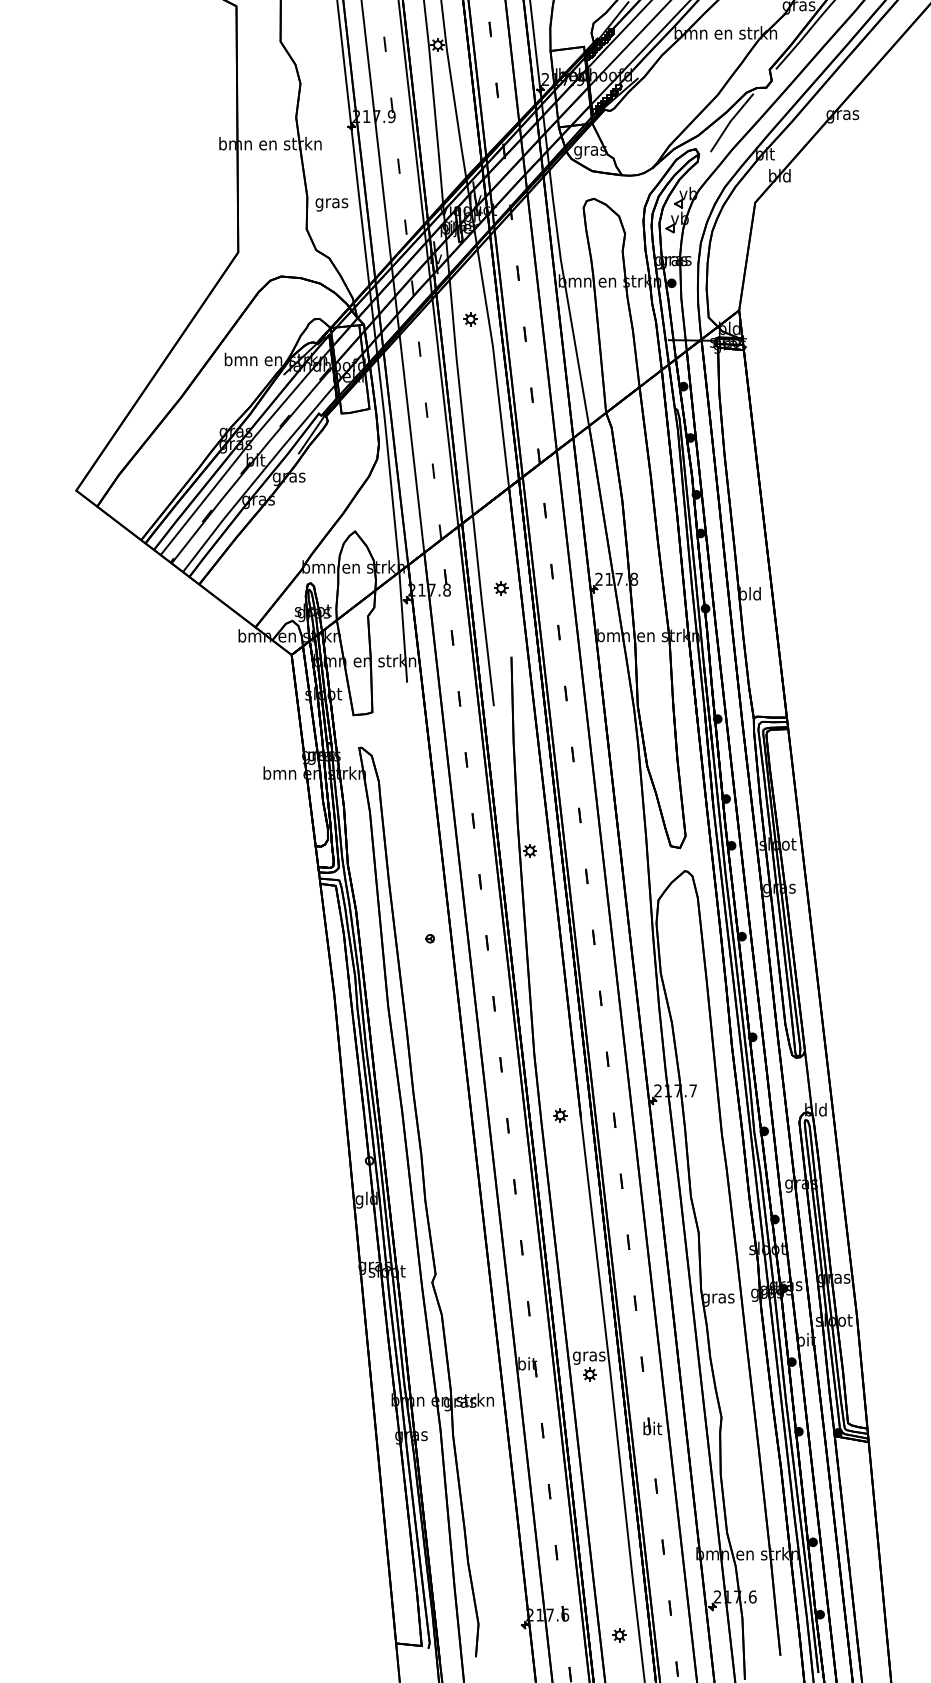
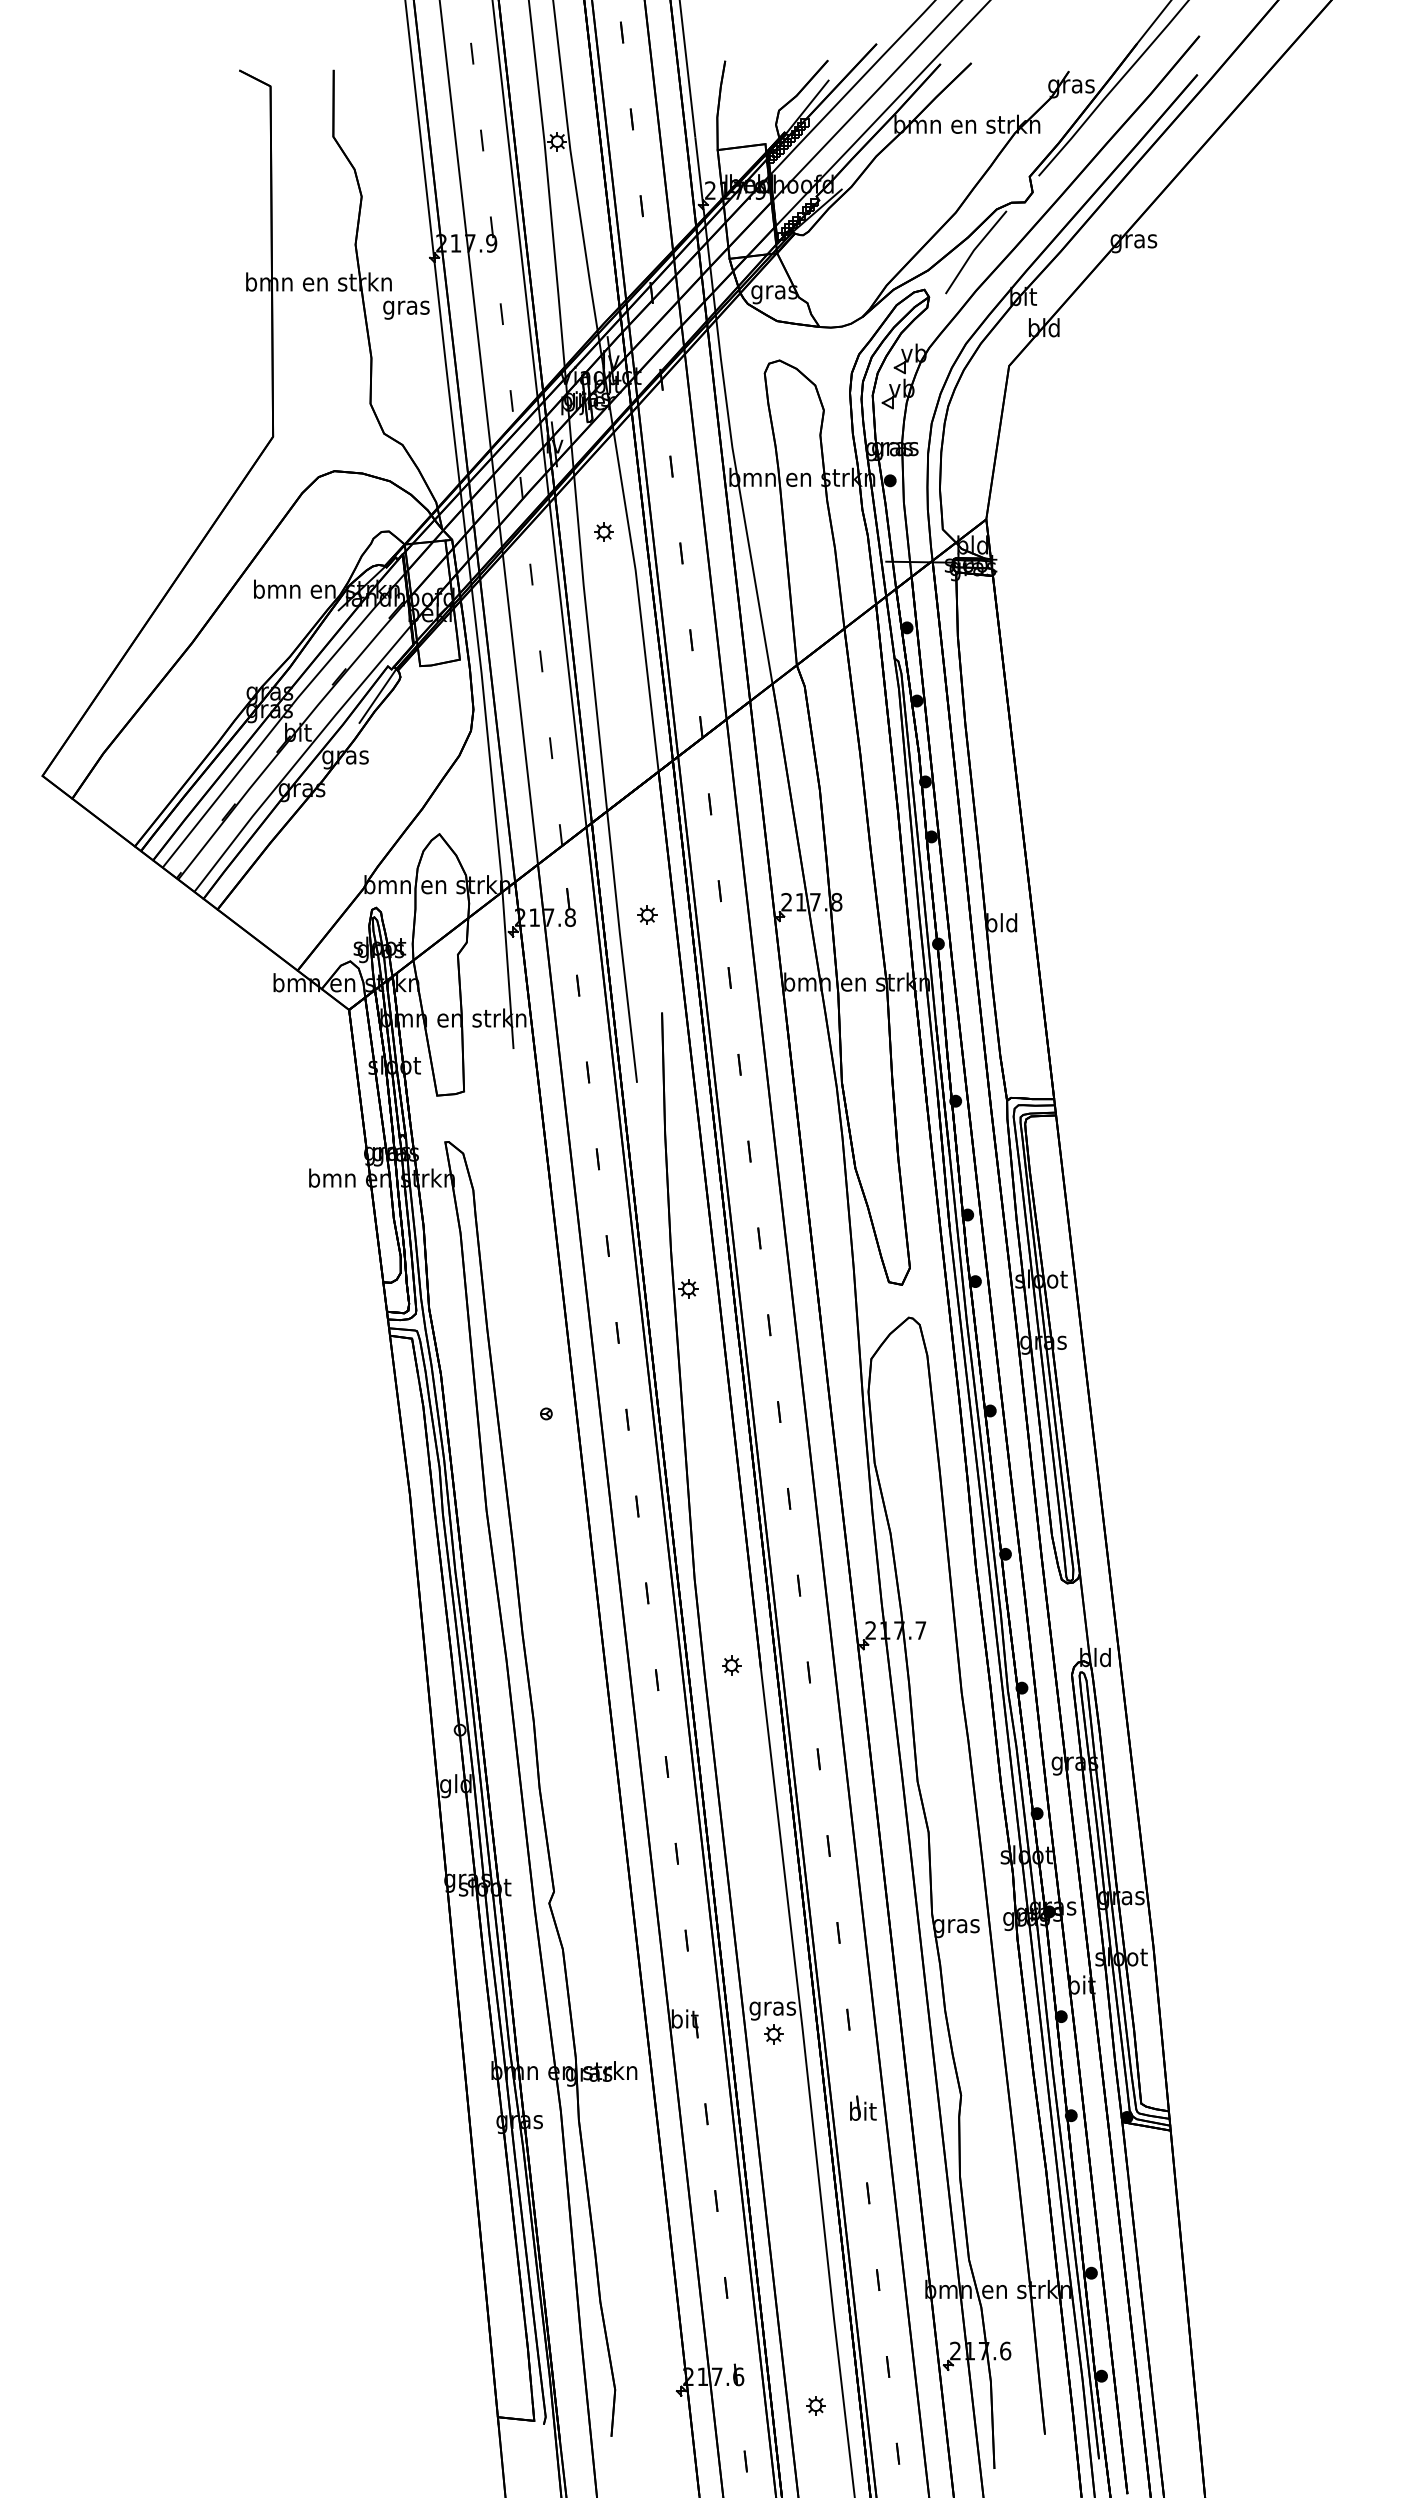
text: (331, 204) -> (406, 309), moved

